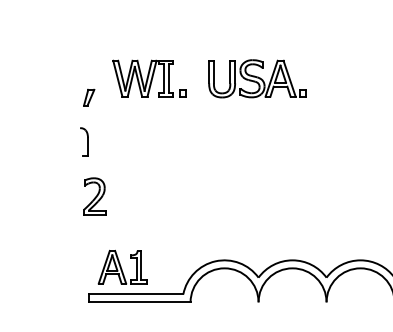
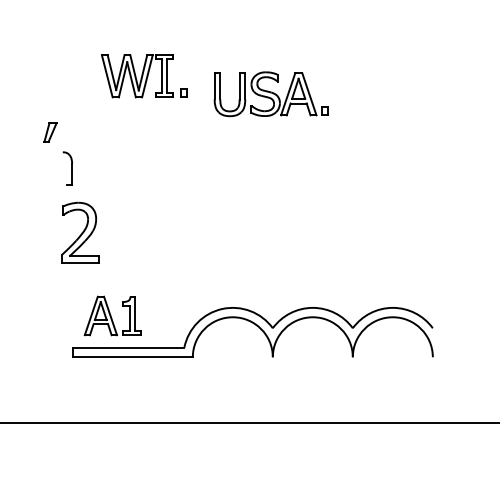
part: (148, 79) -> (143, 76), moved
part: (89, 97) -> (50, 132), moved
part: (95, 196) -> (80, 232), size x1.4

